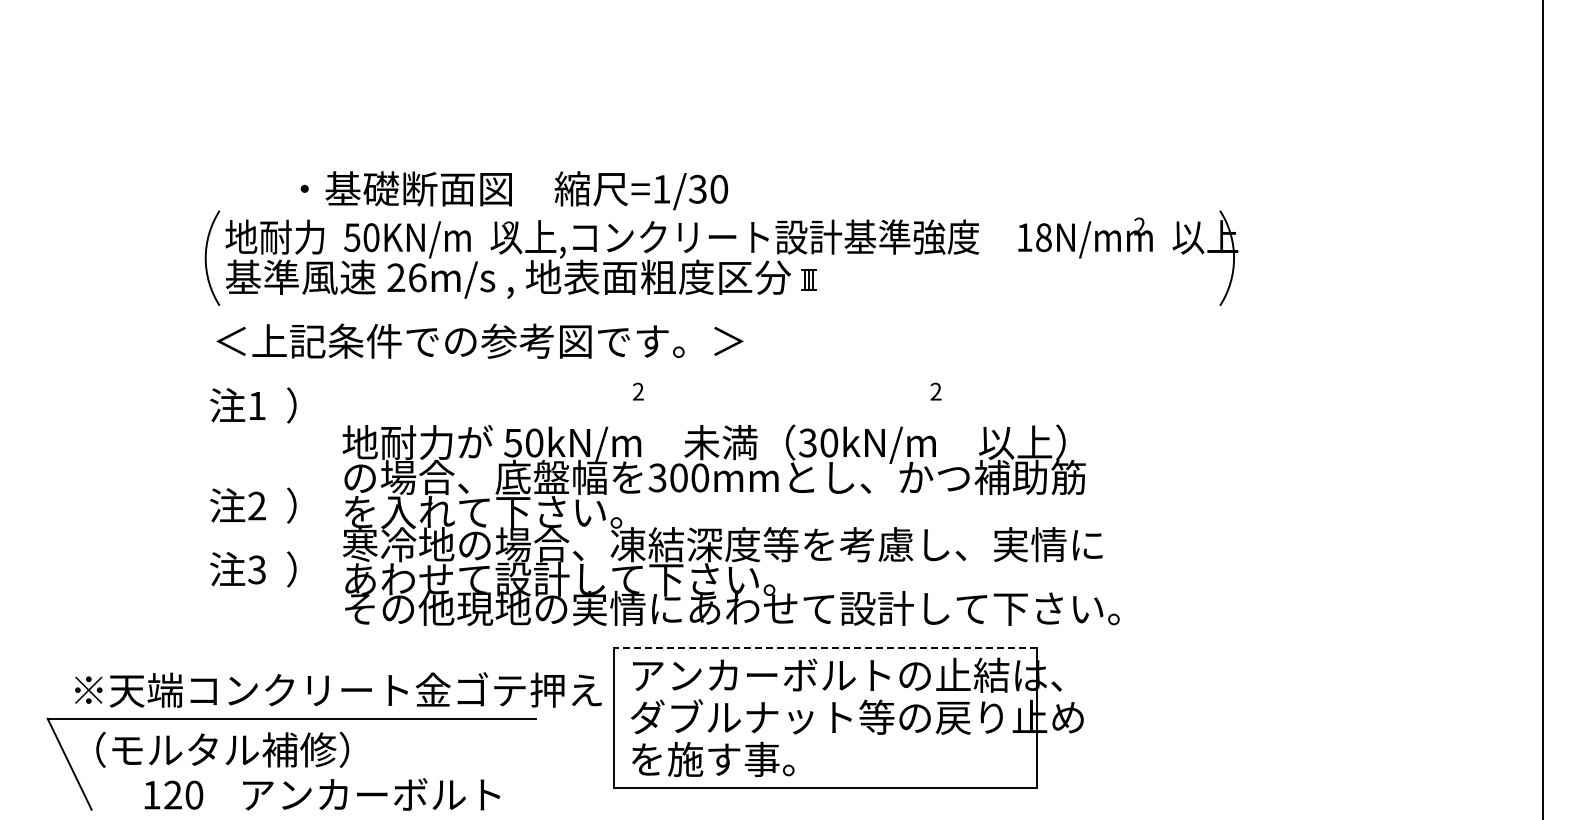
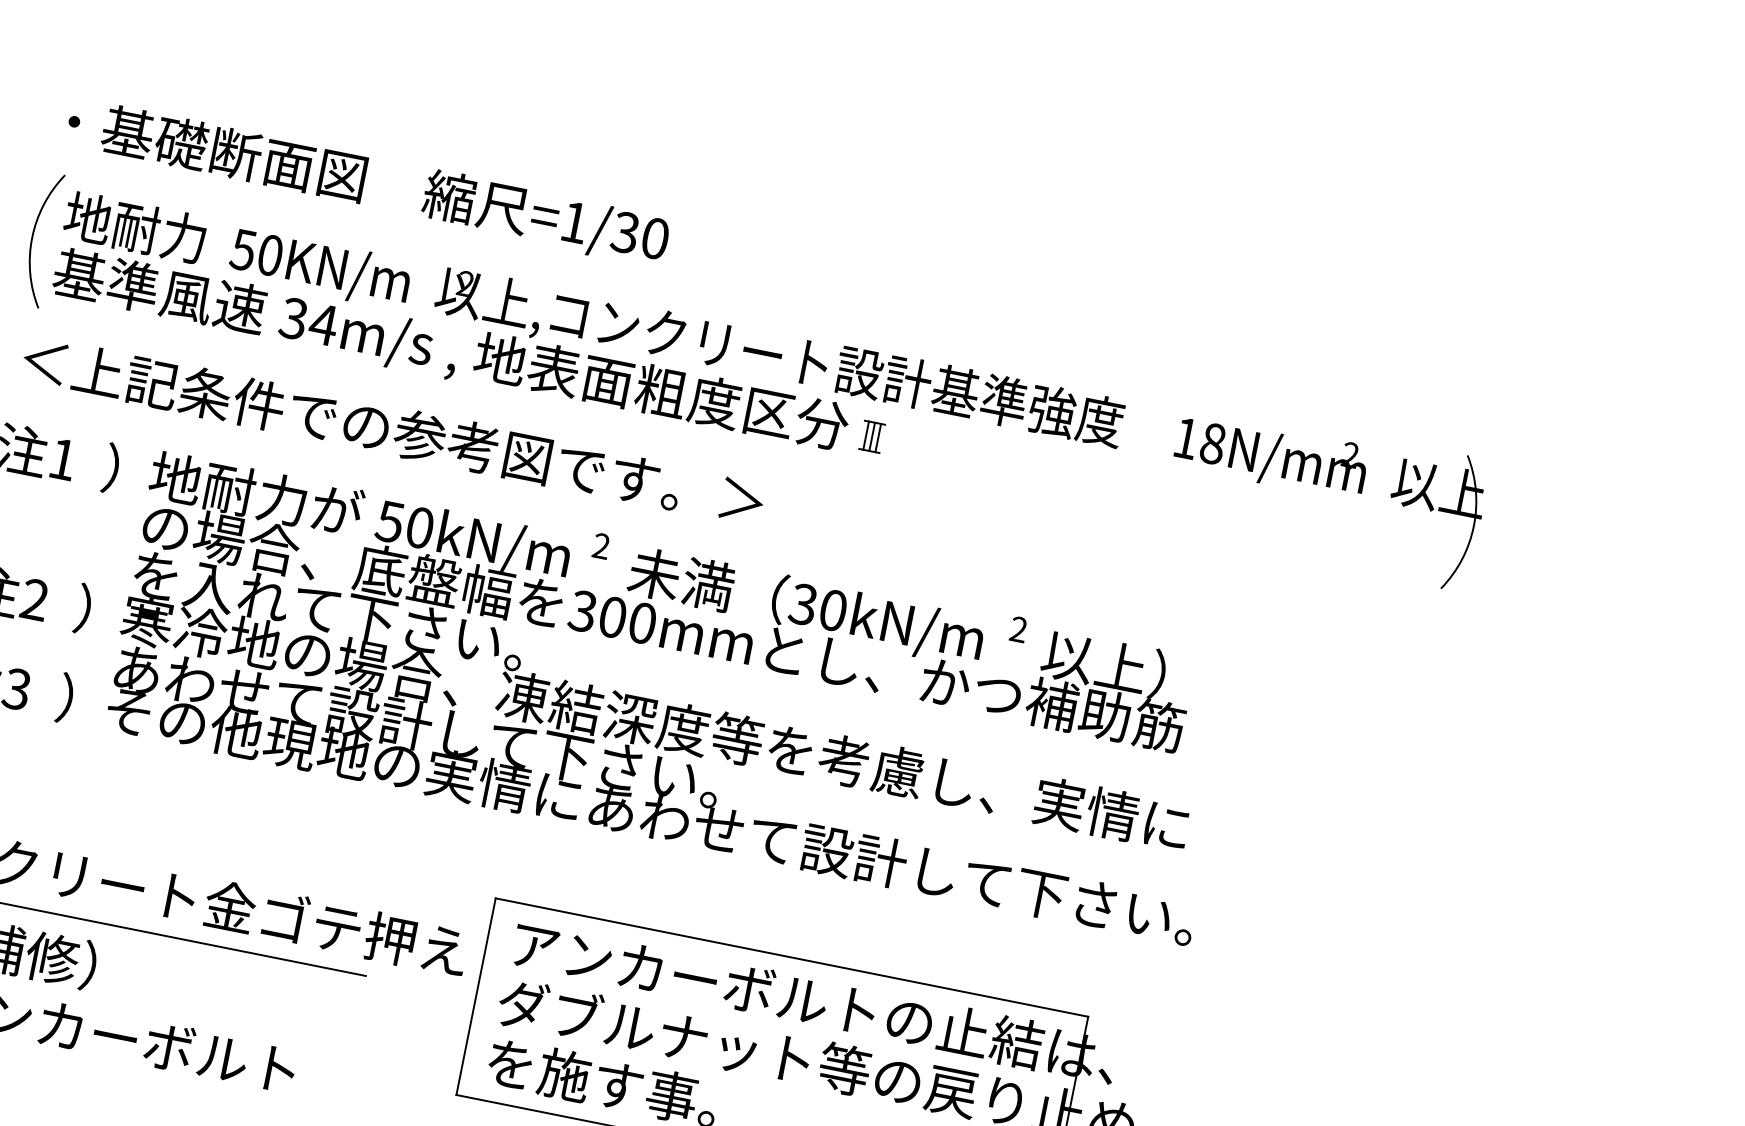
text: (514, 190) -> (367, 182), moved
text: (407, 277) -> (309, 321), 26m/s -> 34m/s
text: (730, 524) -> (672, 697), moved
line: (824, 647) -> (790, 956), dashed -> solid

